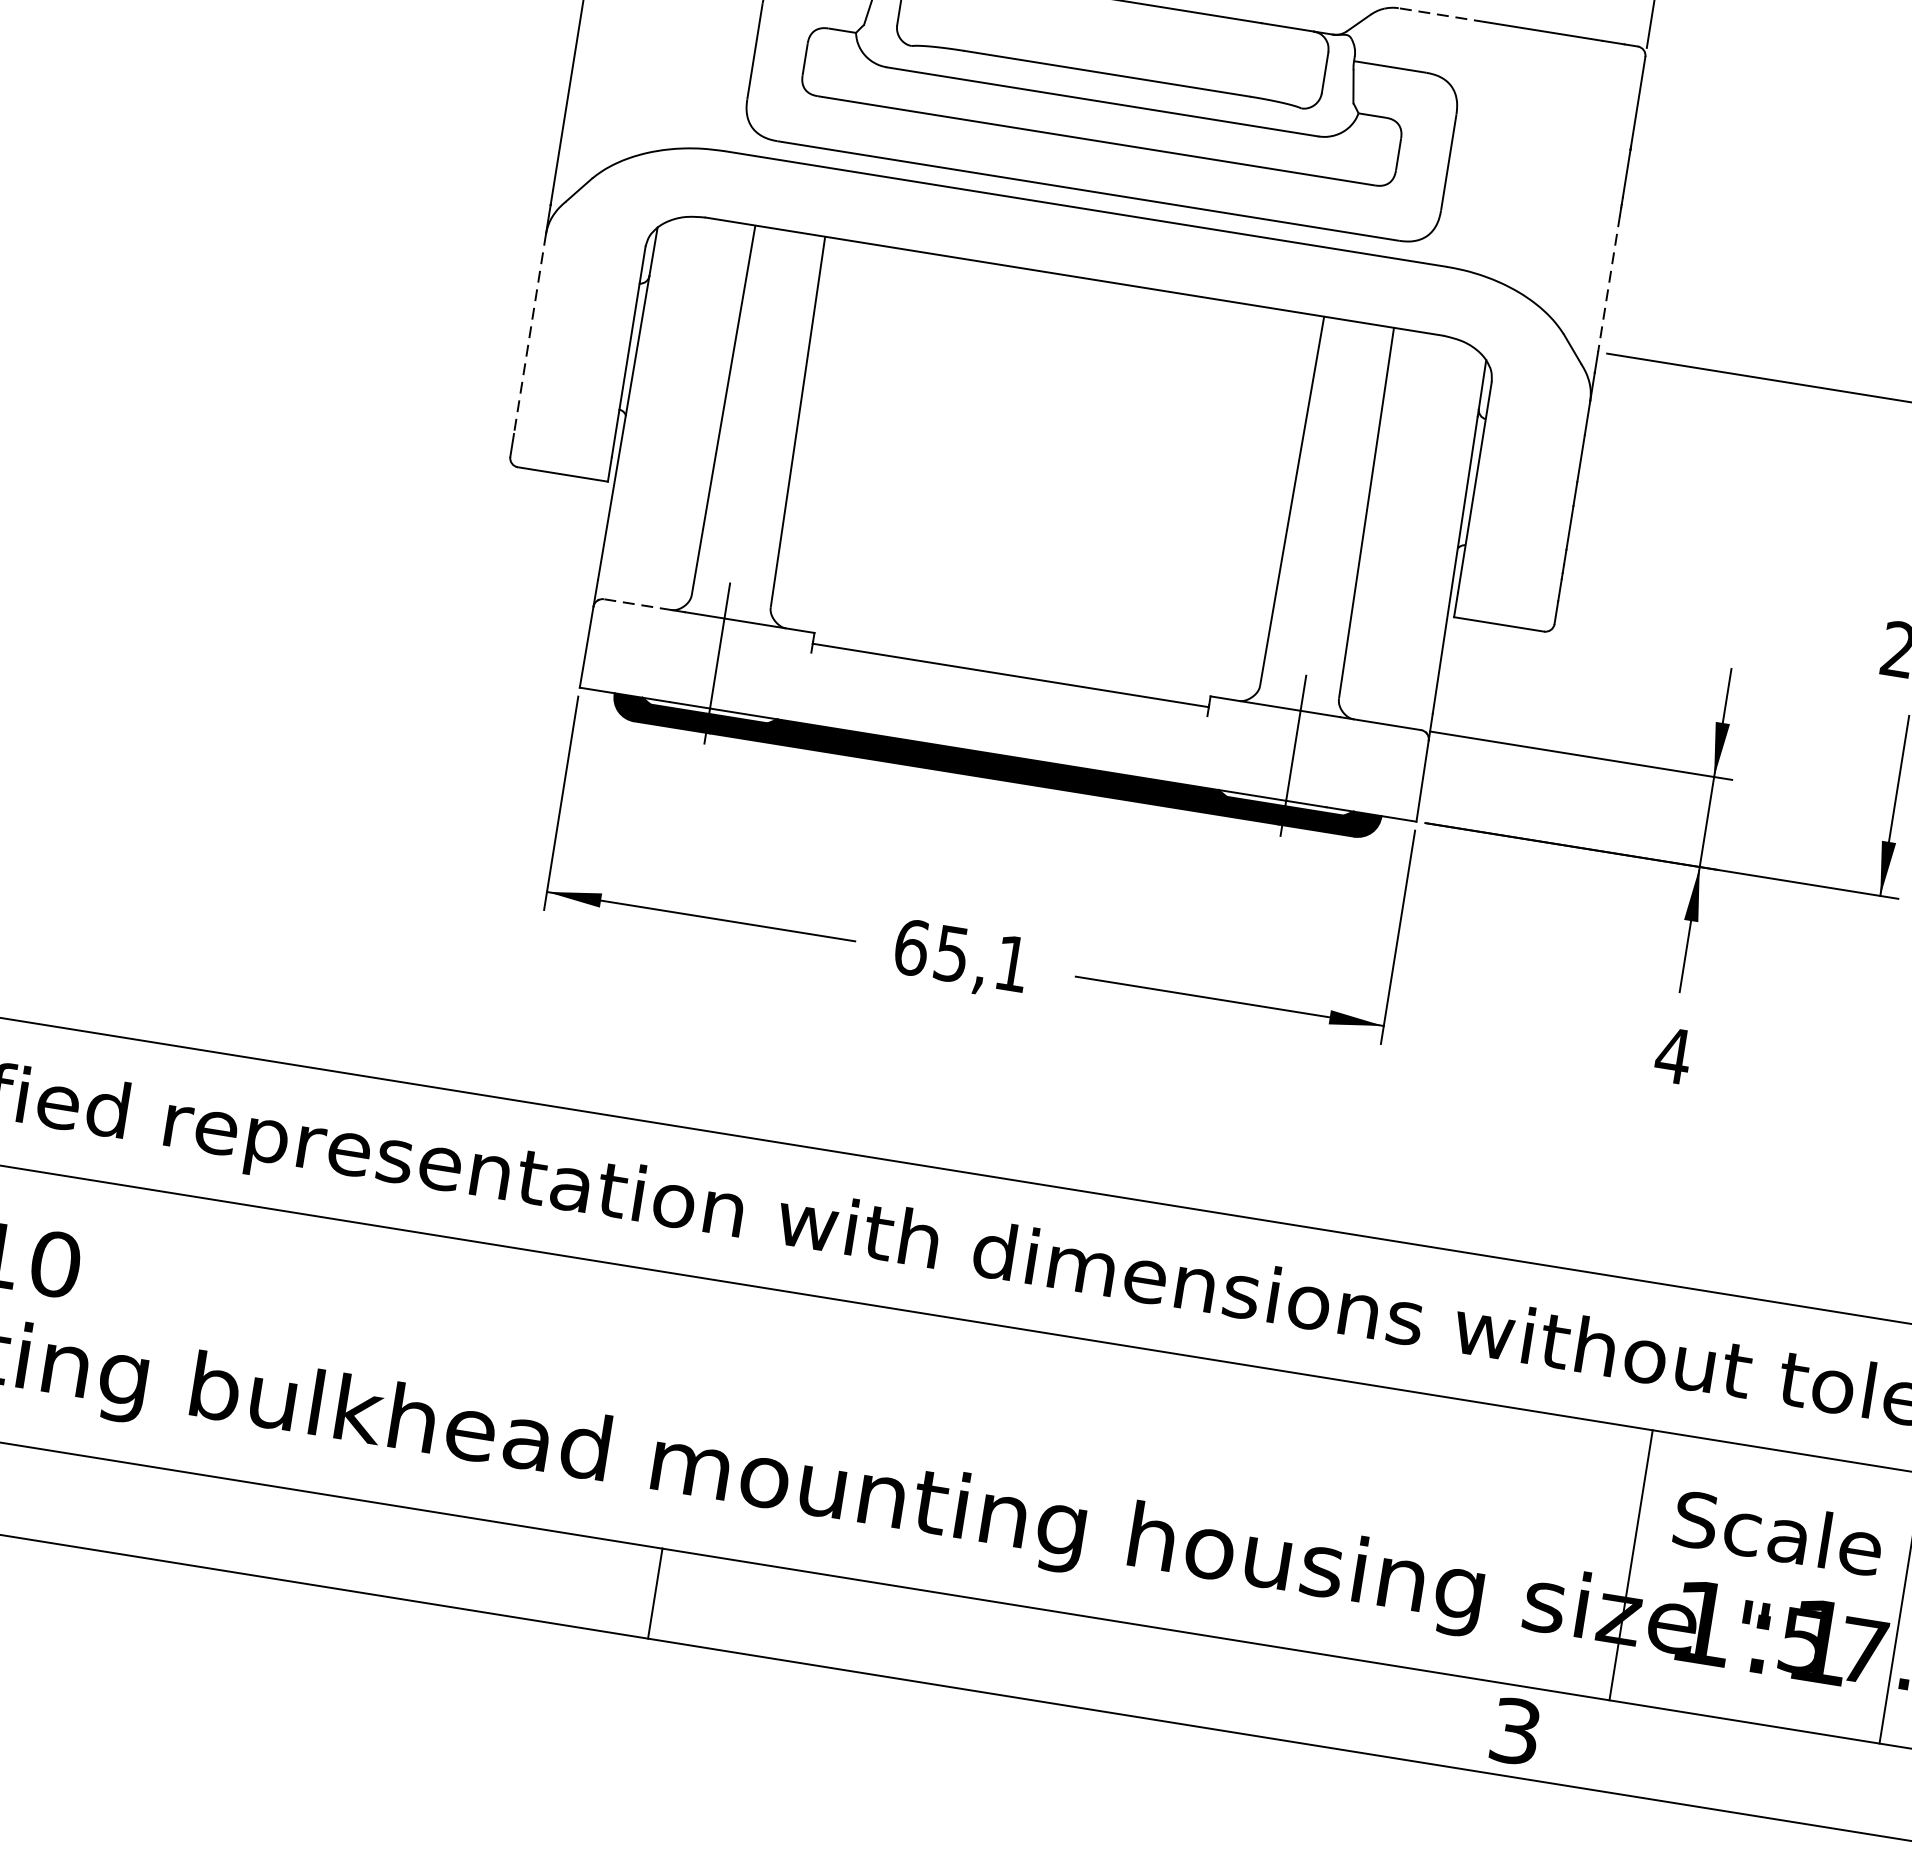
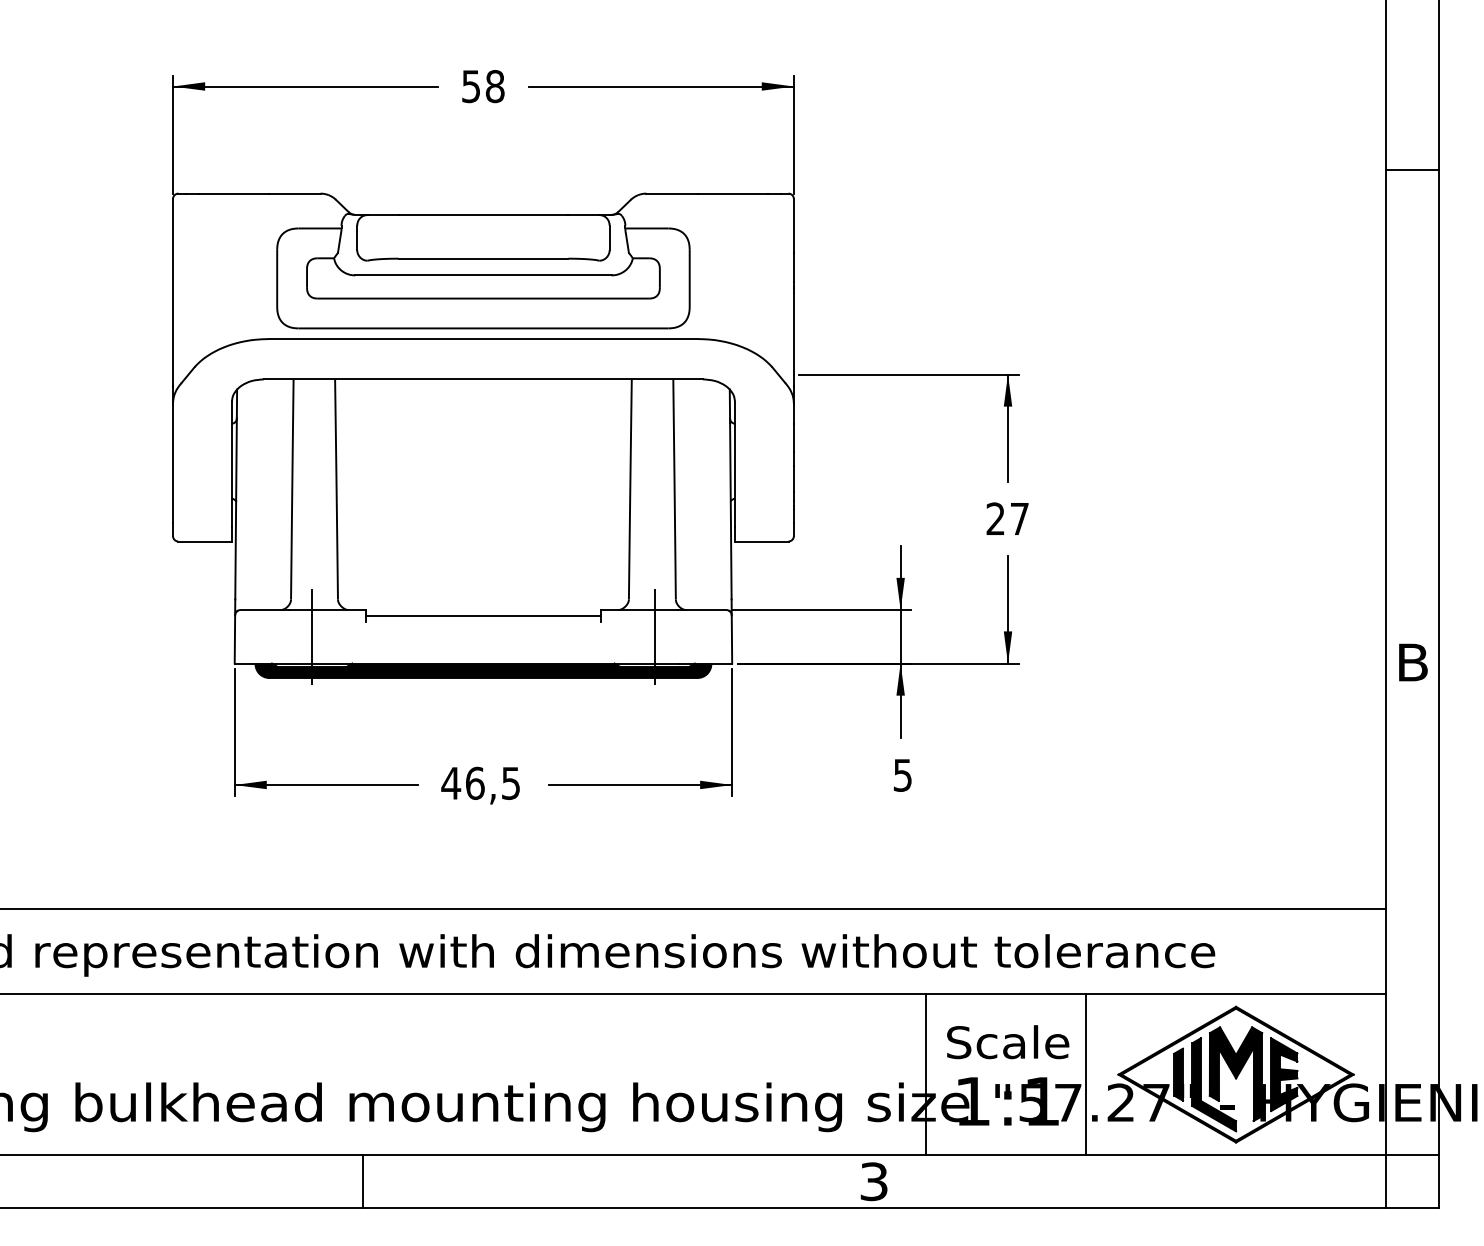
line: (1442, 15) -> (672, 193), dashed -> solid
line: (1608, 283) -> (793, 333), dashed -> solid
line: (530, 334) -> (173, 463), dashed -> solid
line: (637, 605) -> (260, 610), dashed -> solid
text: (961, 953) -> (480, 782), 65,1 -> 46,5
text: (1672, 1055) -> (902, 775), 4 -> 5

